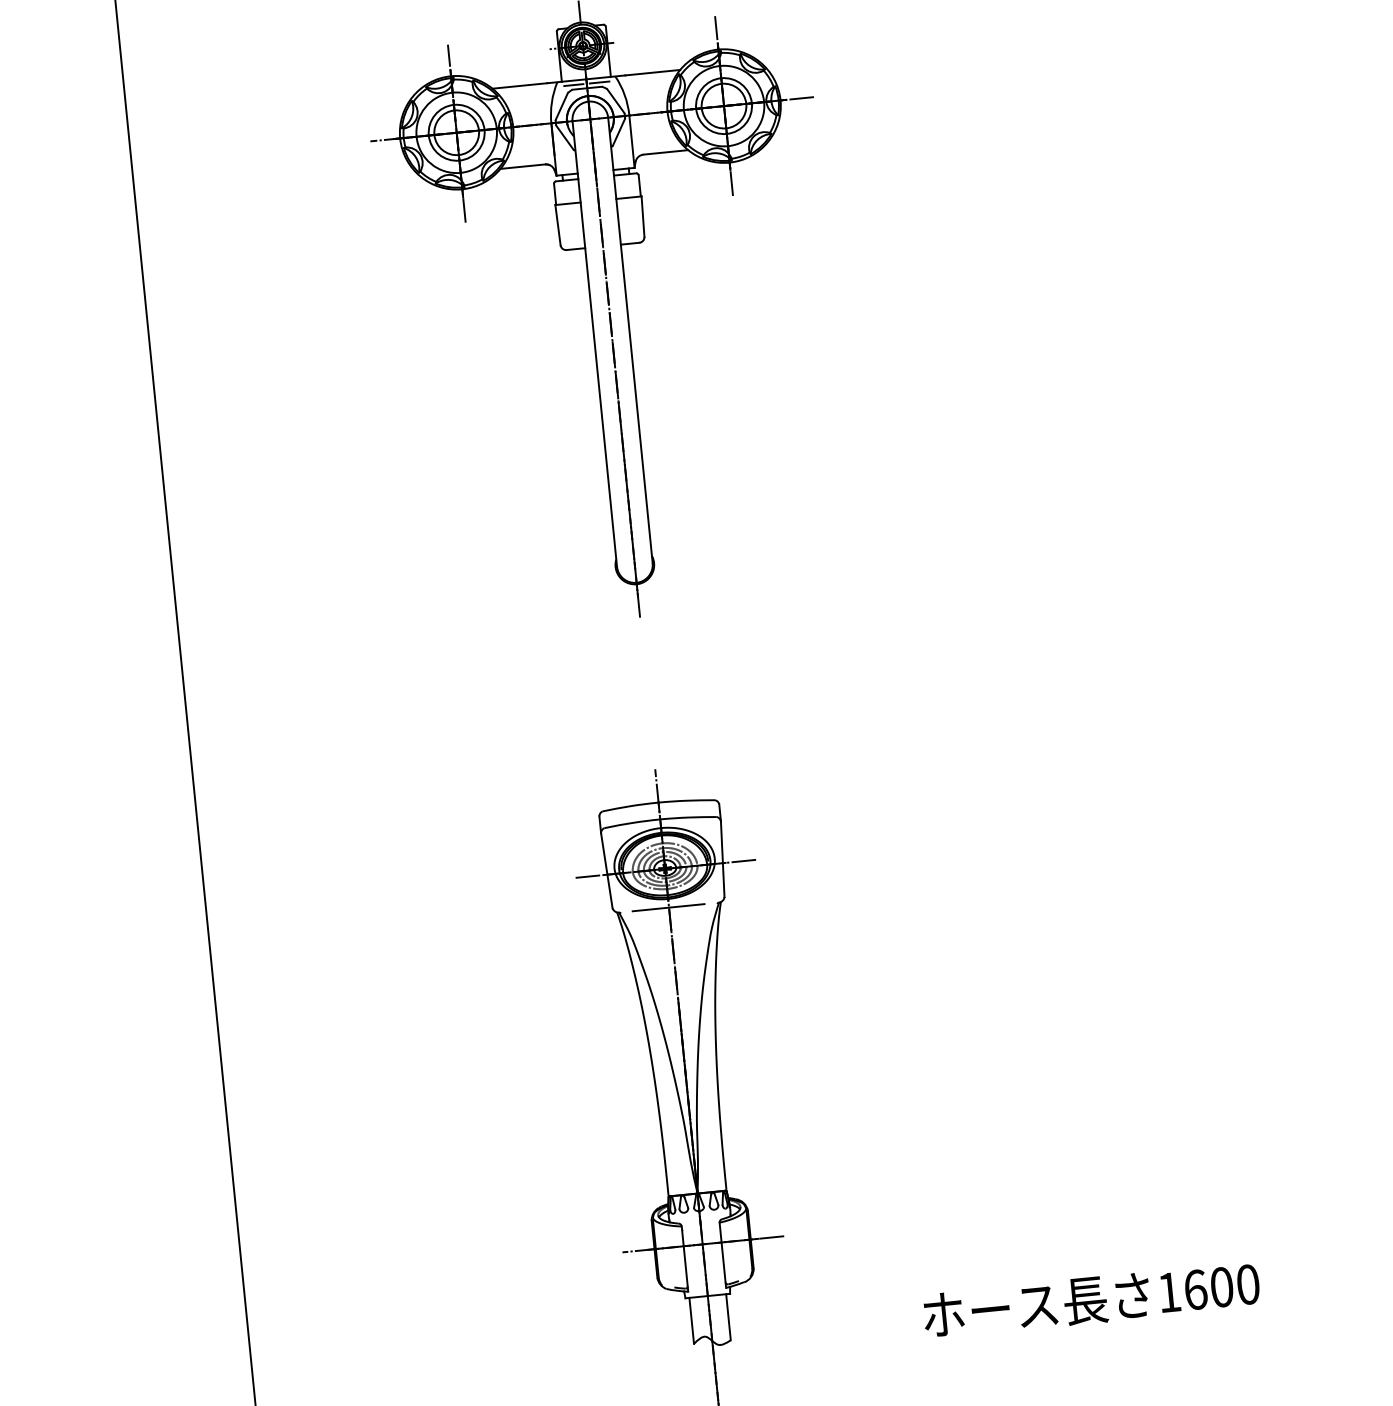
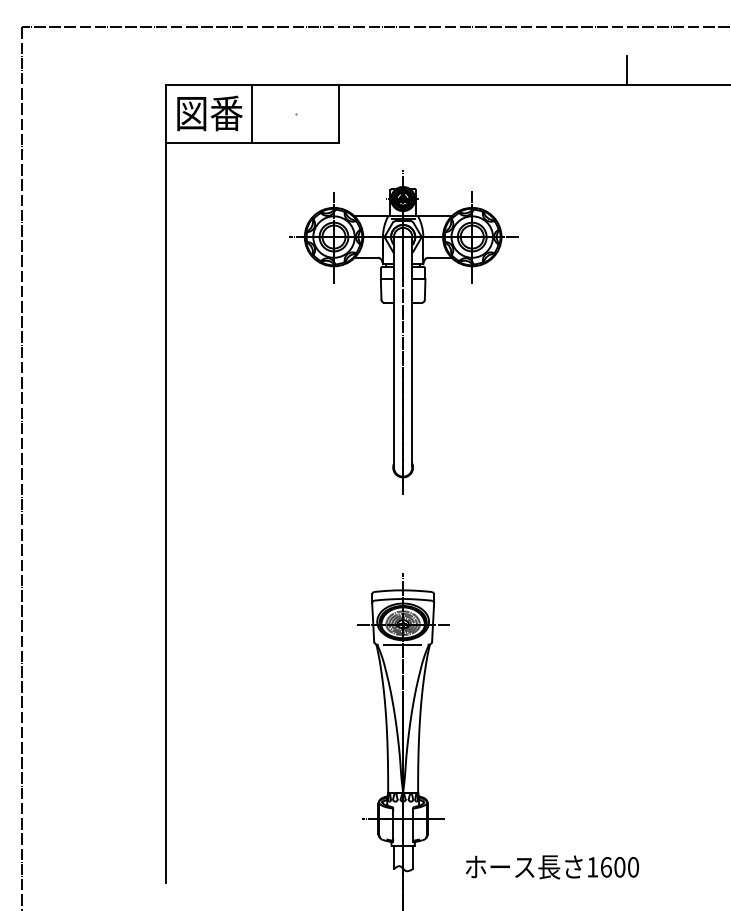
text: (1089, 1300) -> (551, 867), moved

